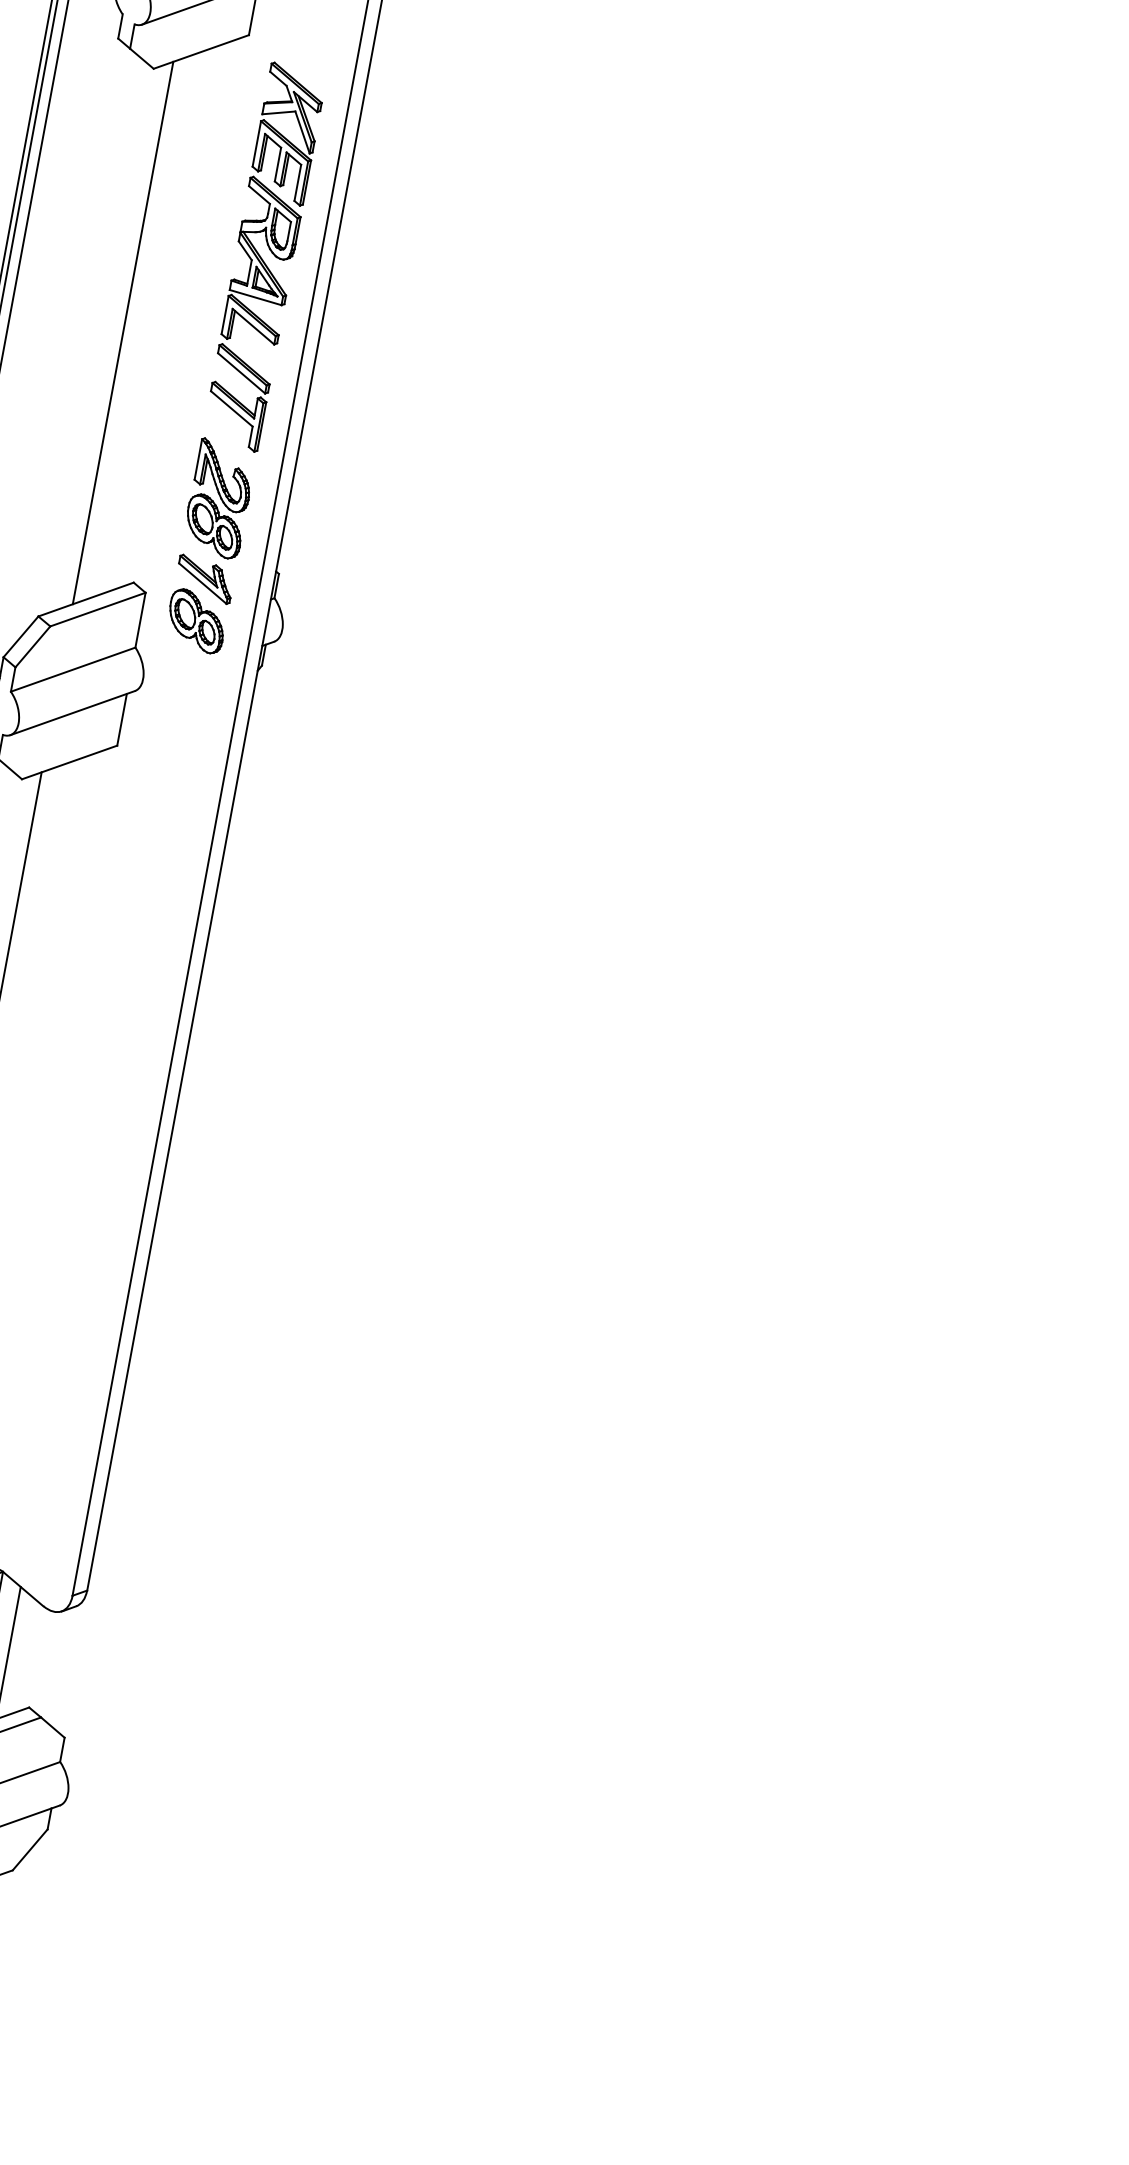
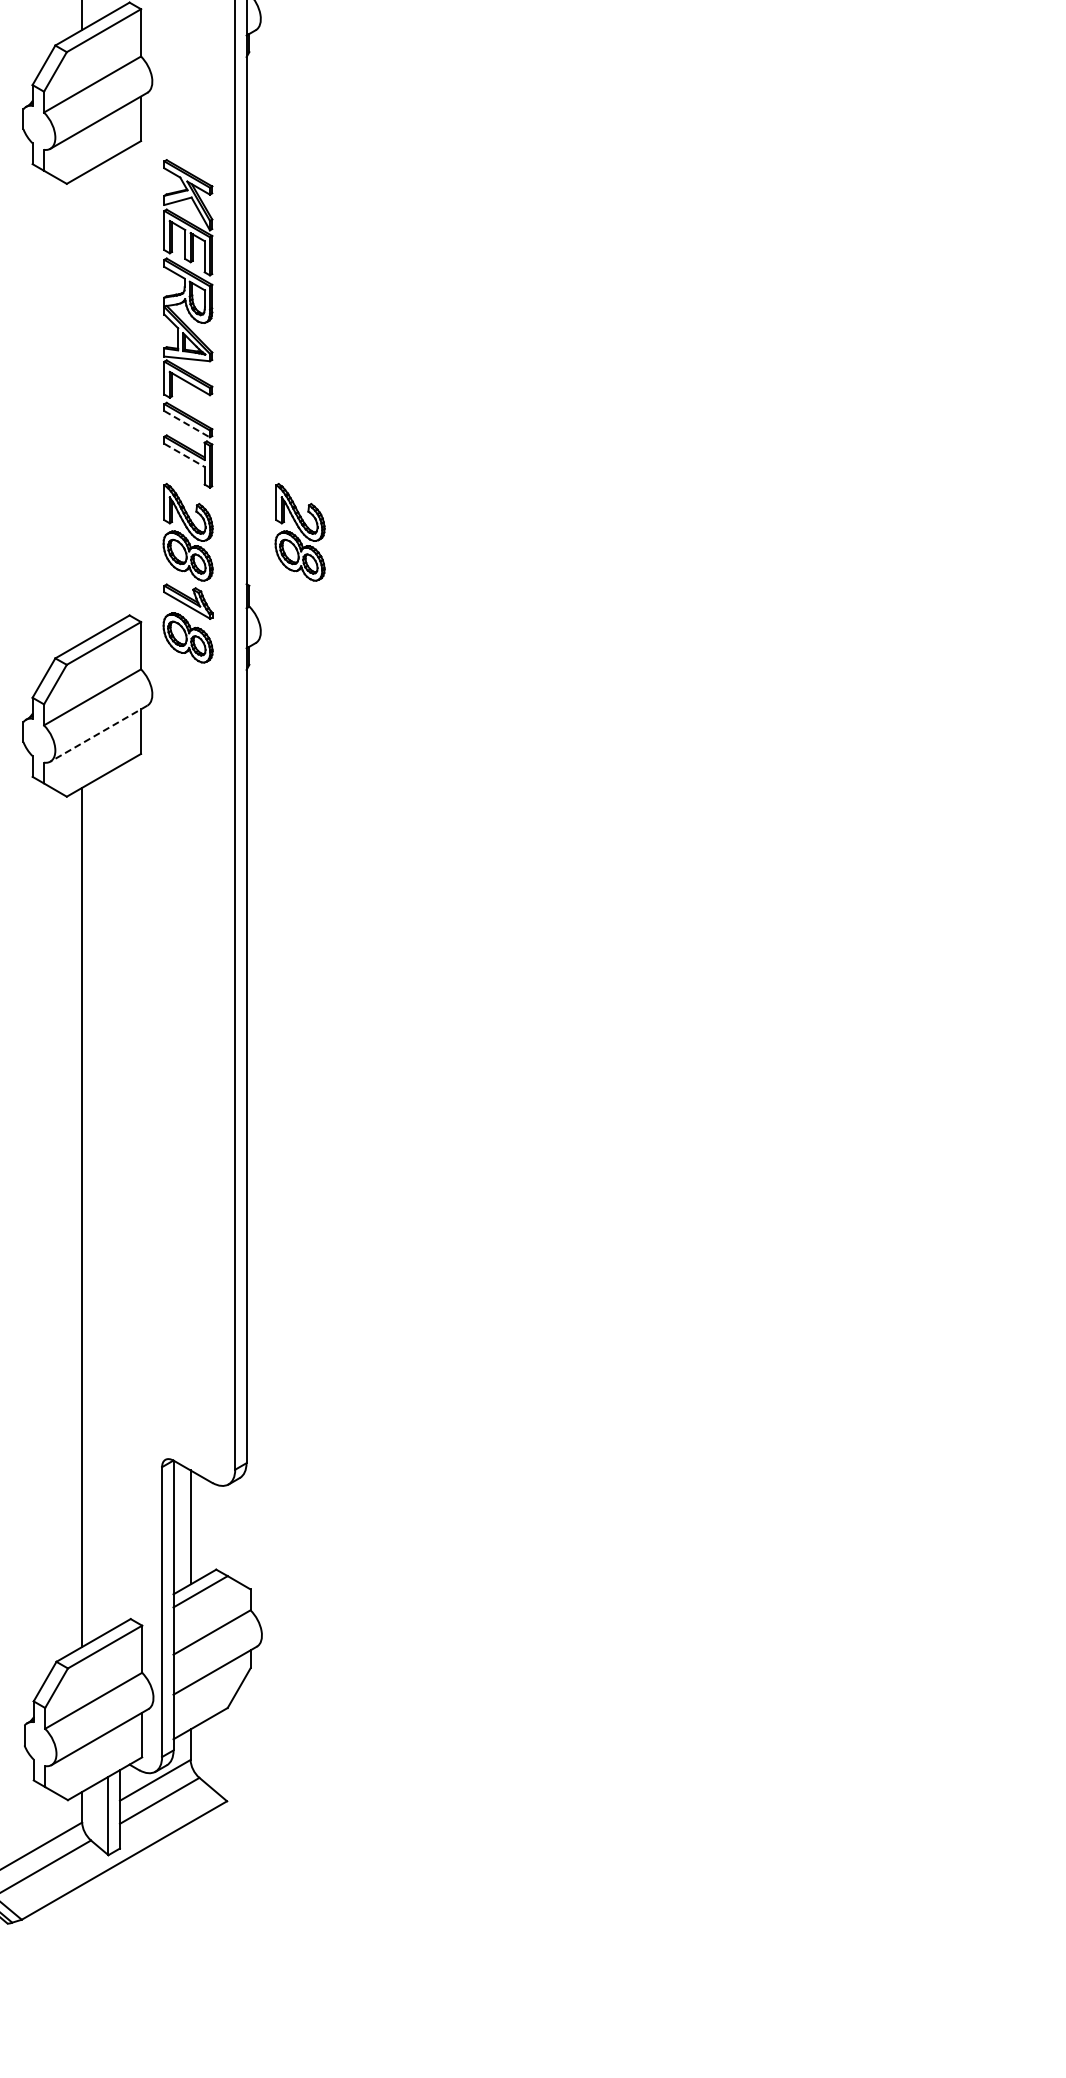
line: (123, 332) -> (82, 408), removed
line: (241, 373) -> (187, 424), solid -> dashed
line: (232, 409) -> (185, 455), solid -> dashed
part: (348, 522) -> (299, 532), added
line: (72, 712) -> (98, 733), solid -> dashed

